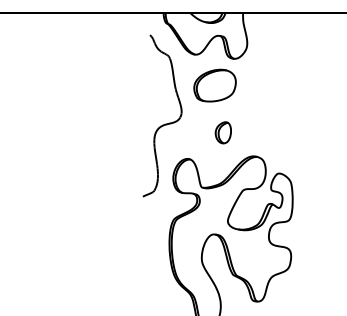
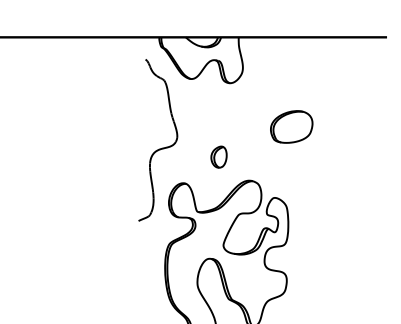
part: (214, 85) -> (291, 126), moved

